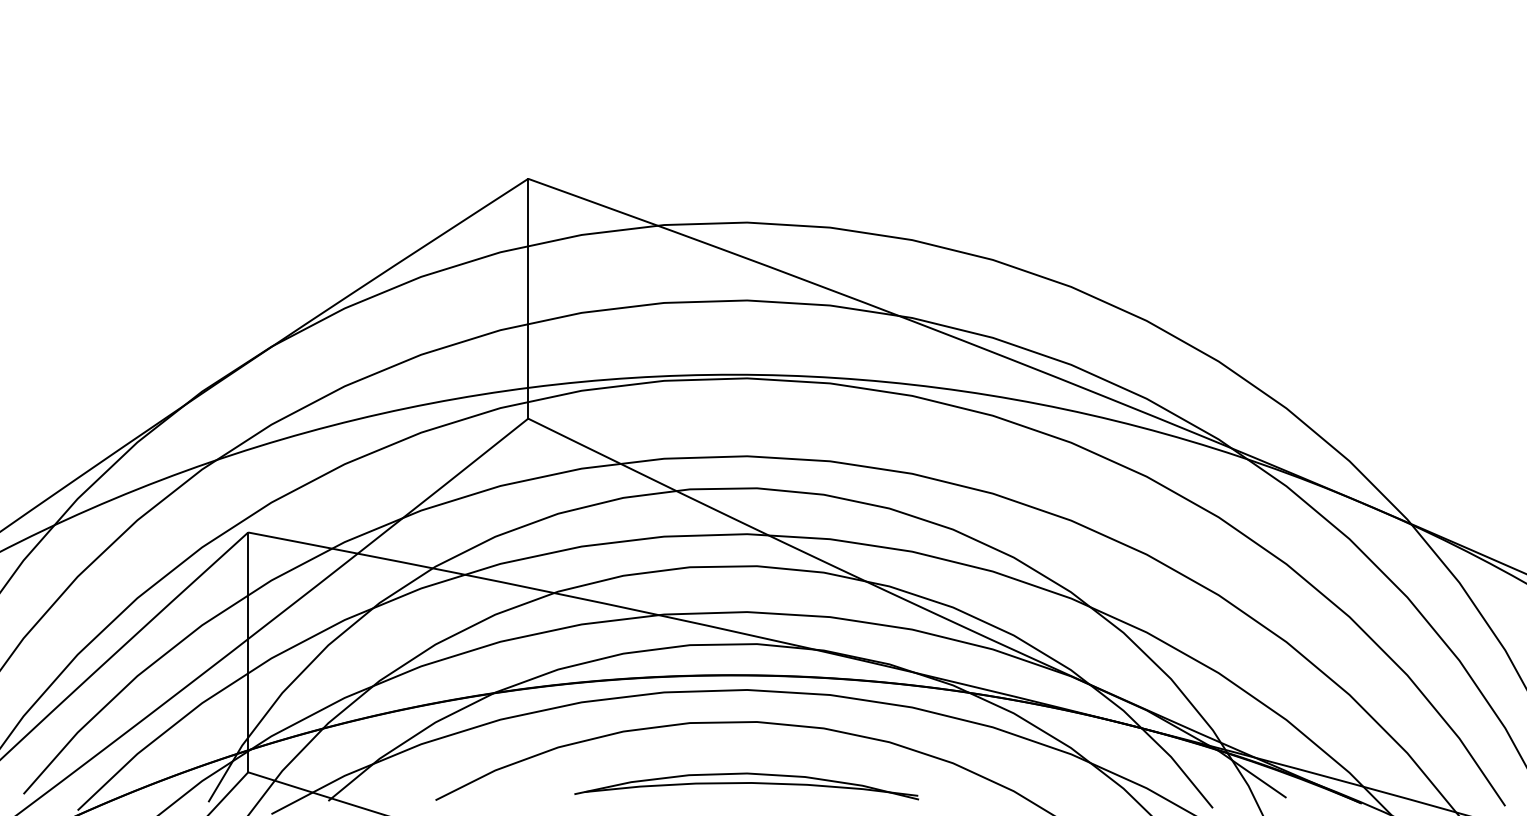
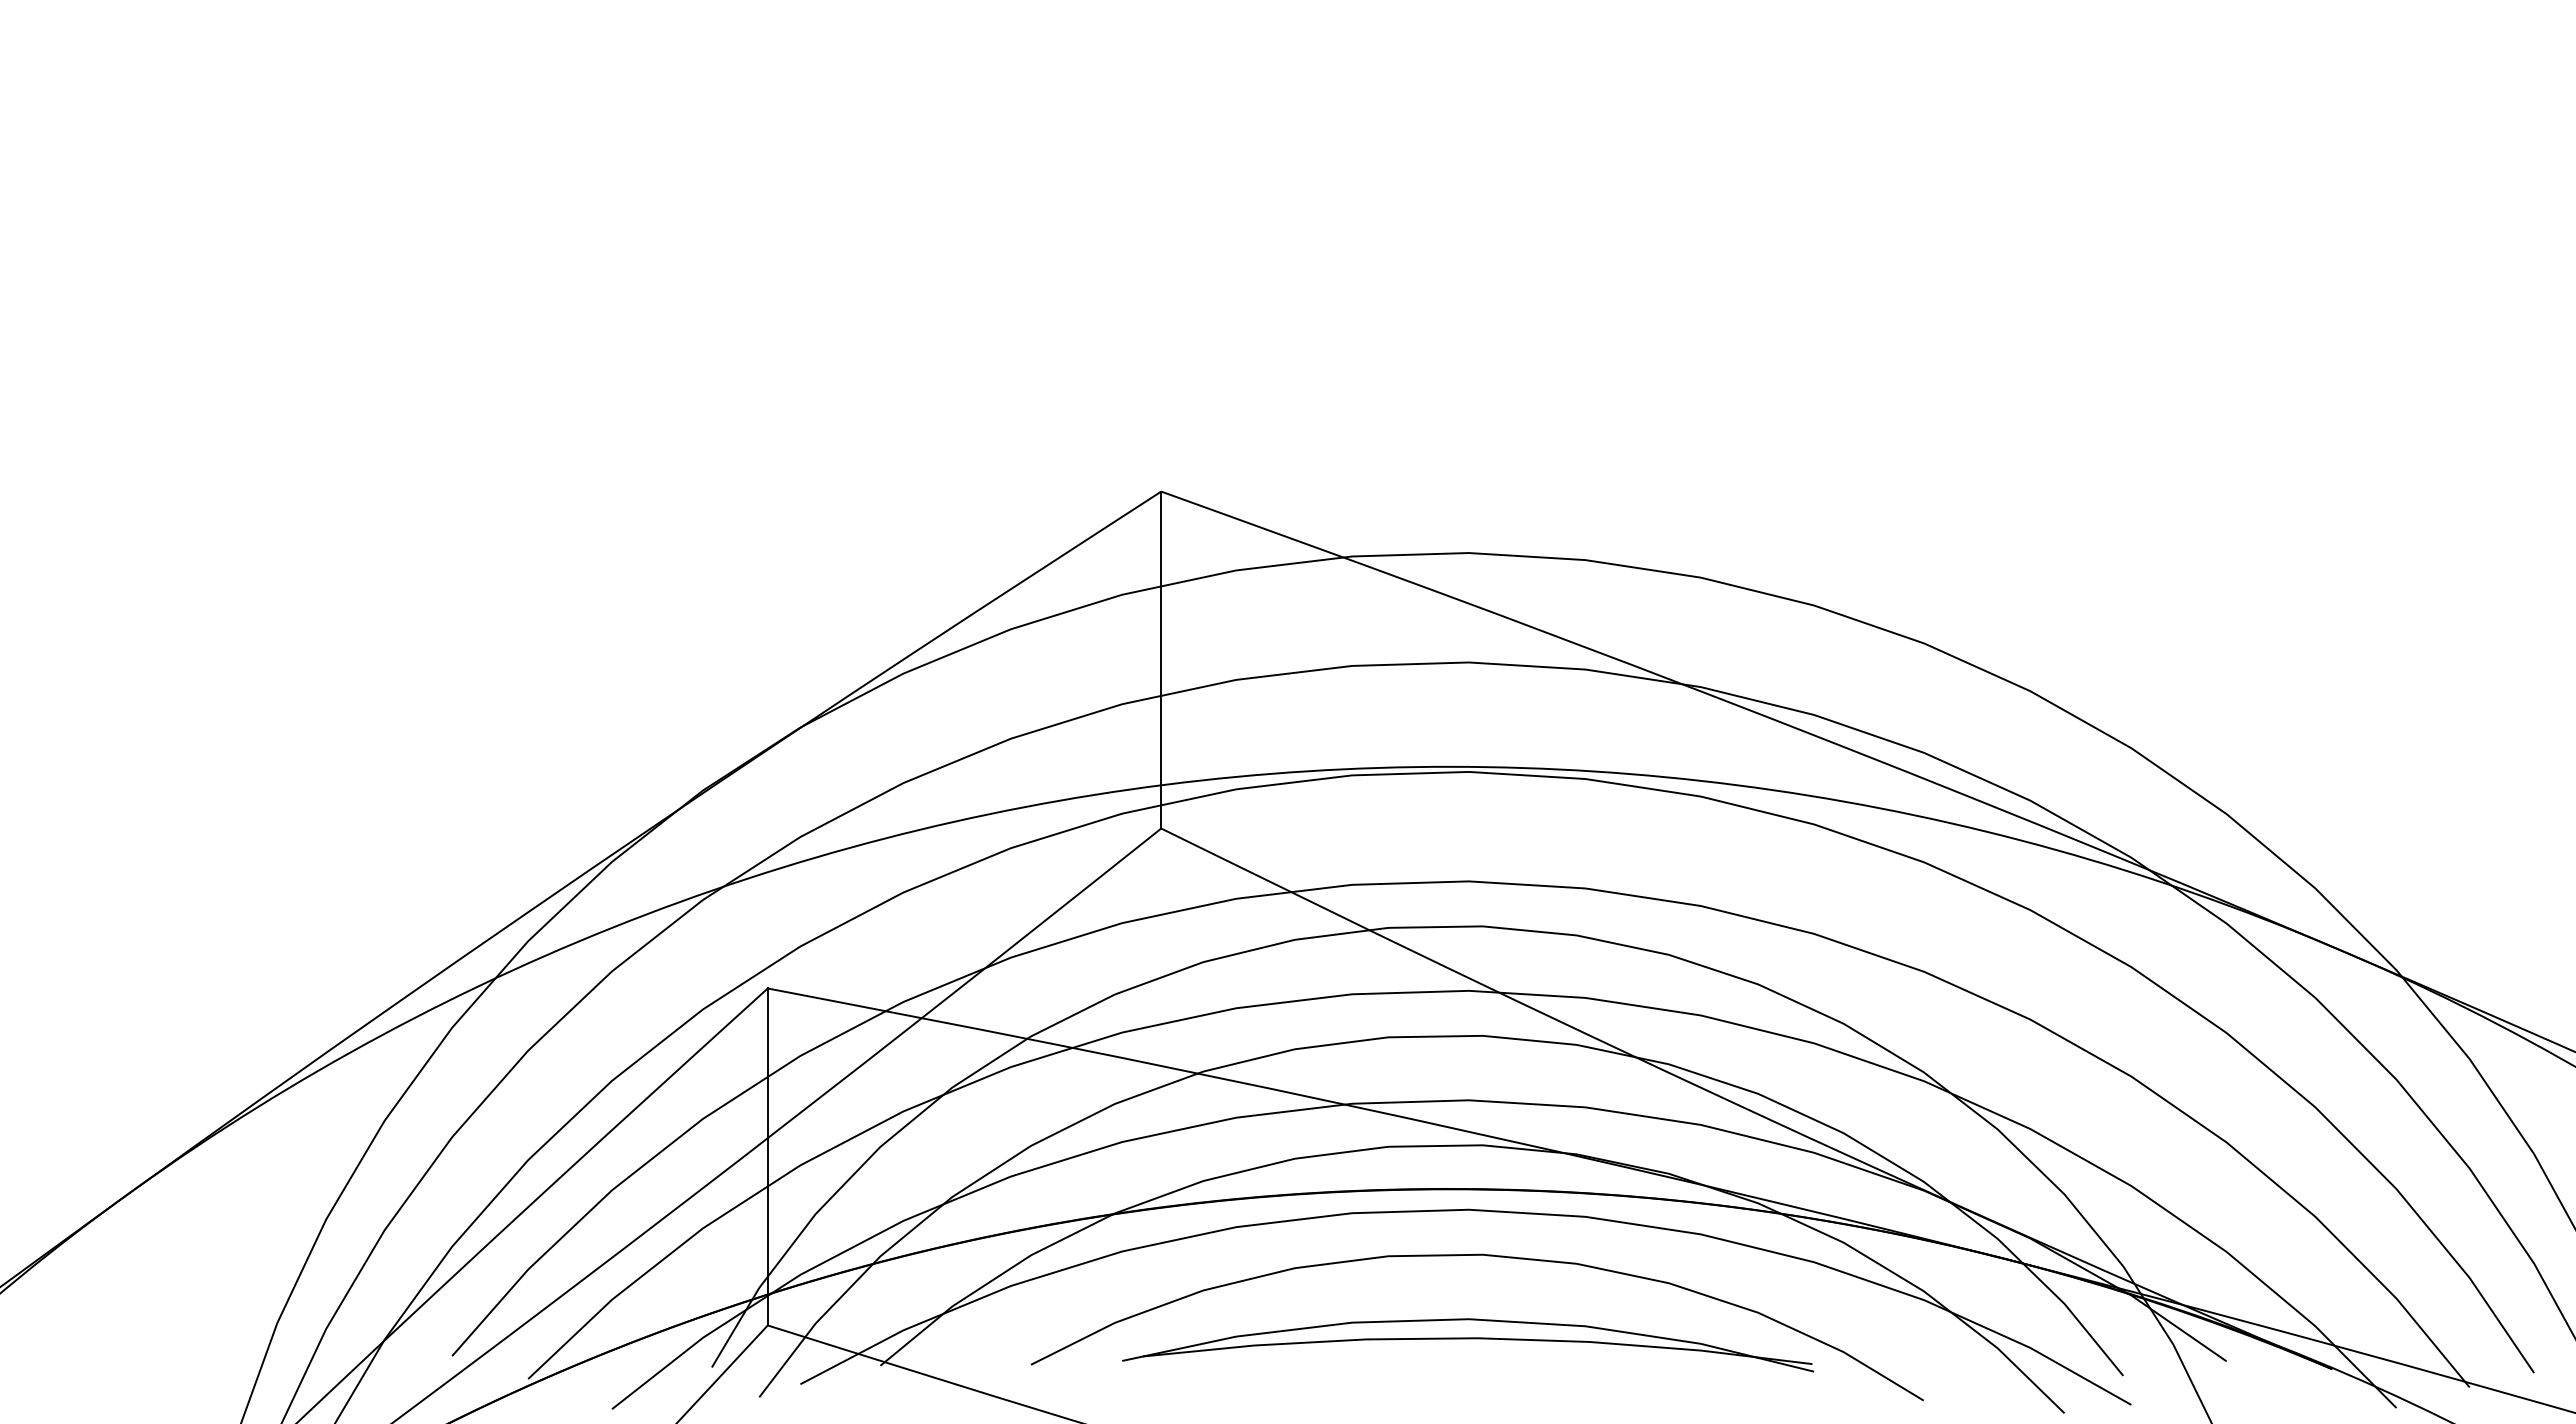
part: (746, 786) -> (1468, 1345), size x1.43

